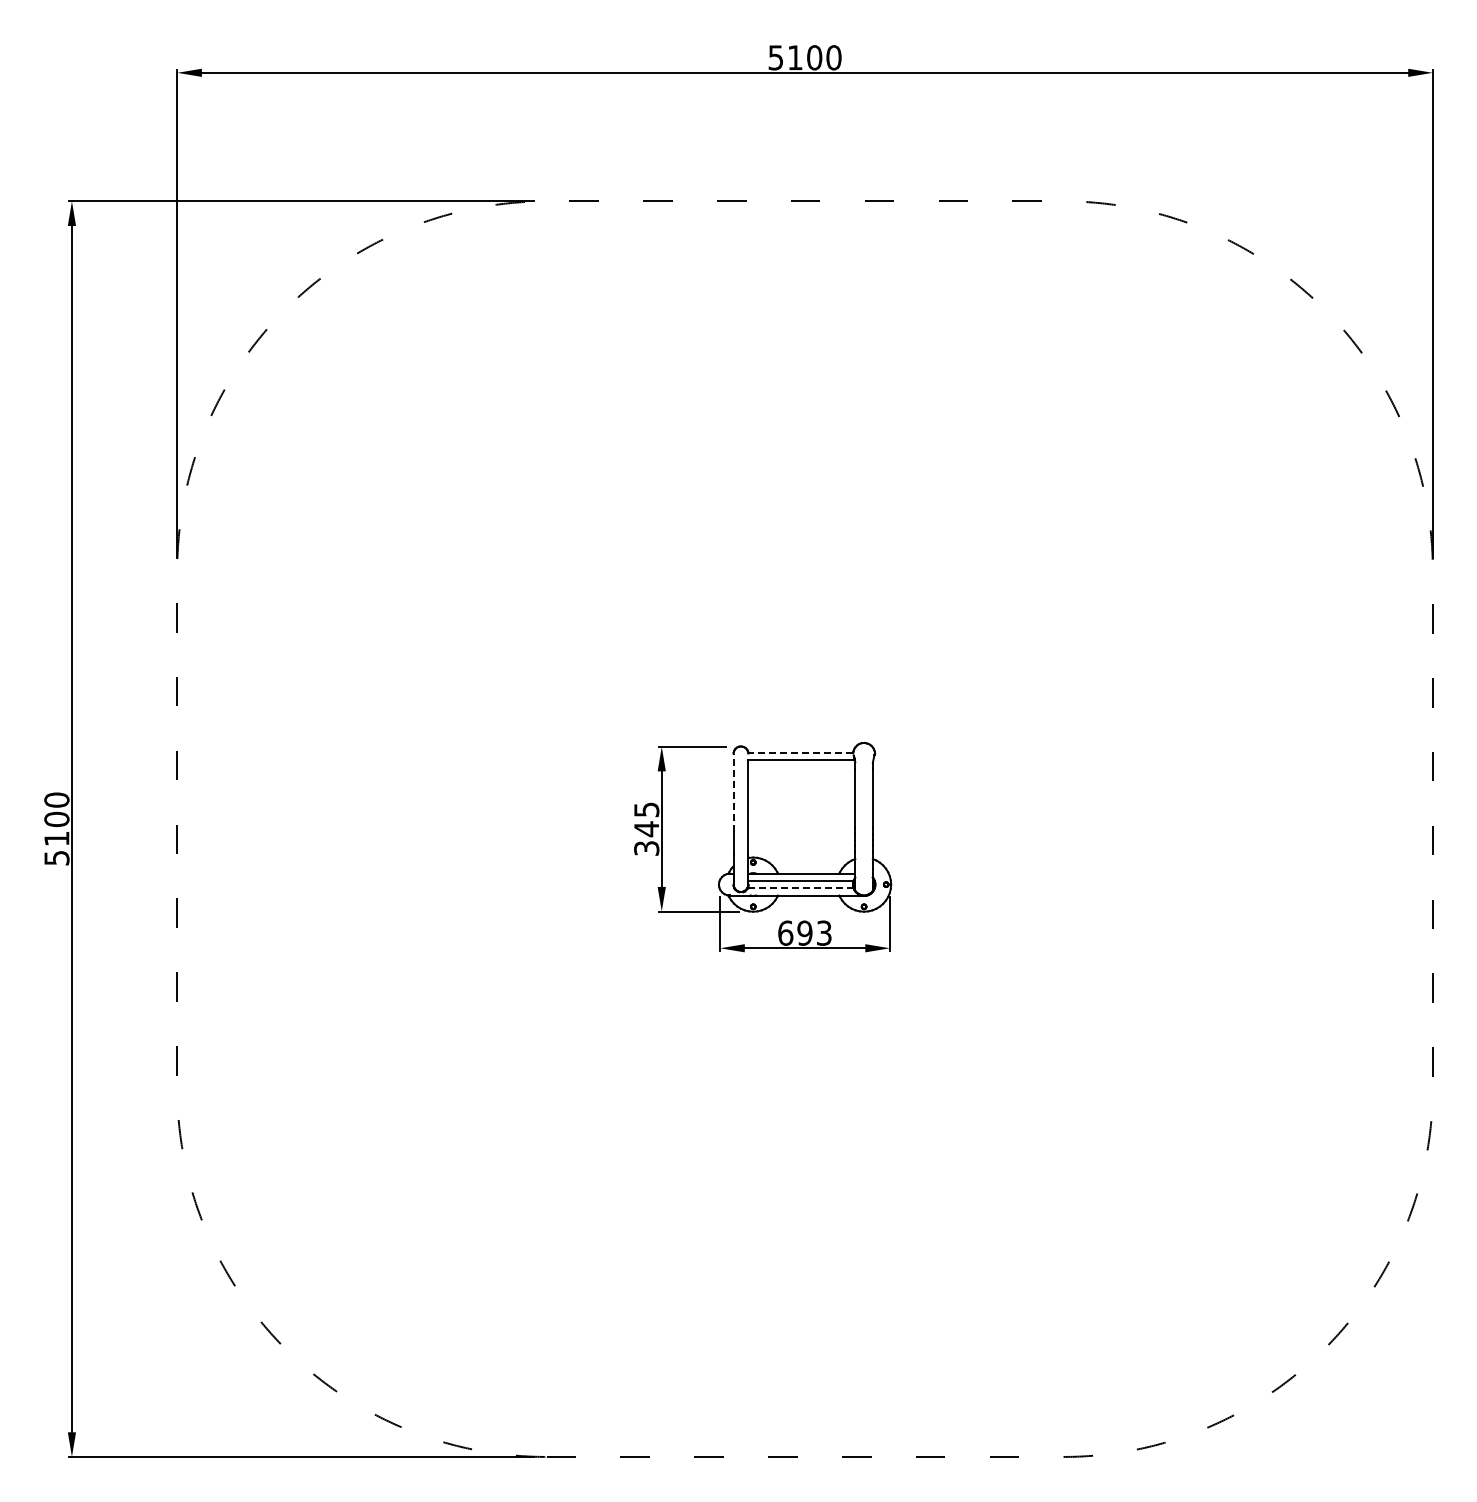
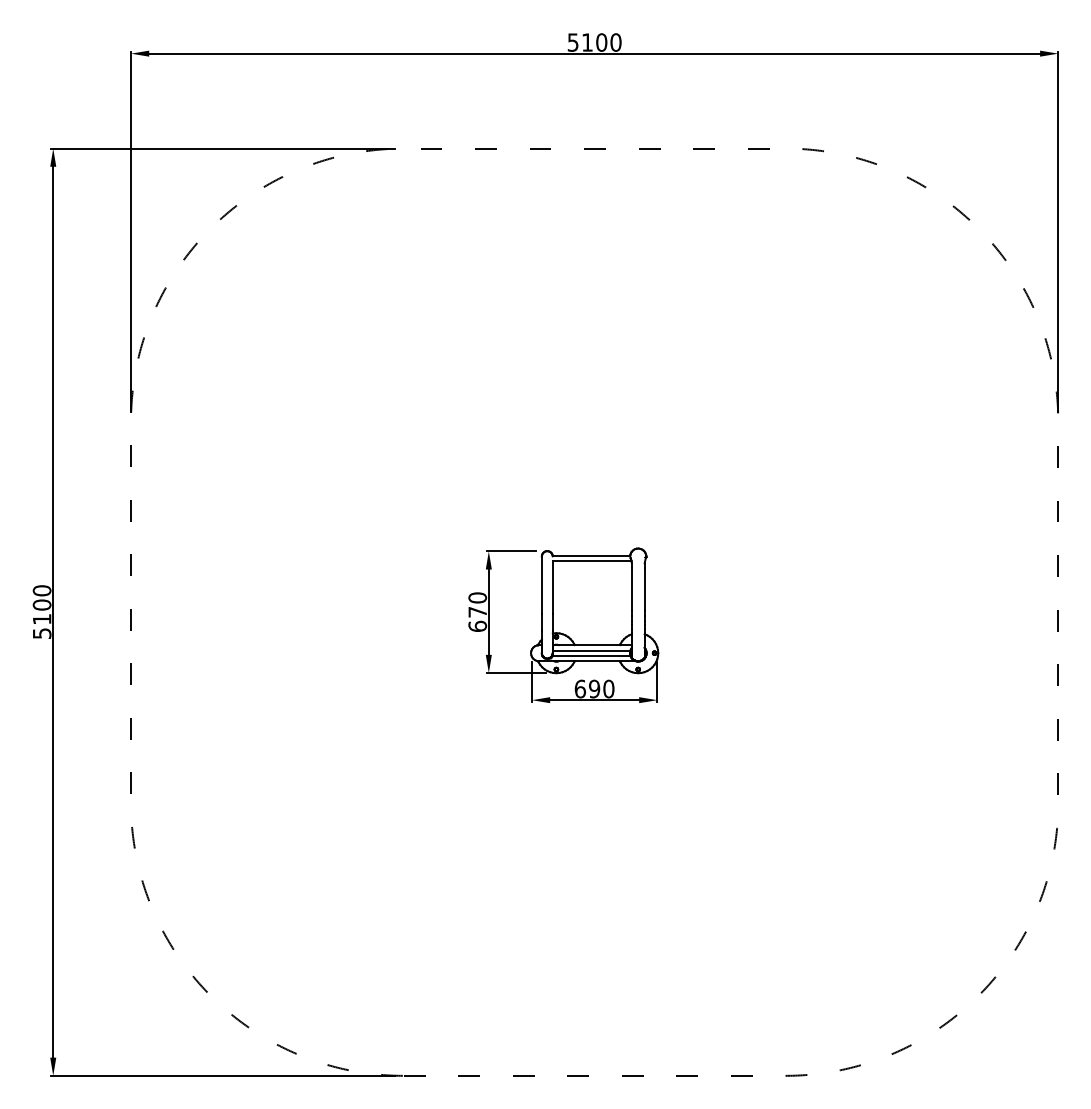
line: (800, 753) -> (591, 556), dashed -> solid
line: (733, 792) -> (541, 585), dashed -> solid
text: (646, 828) -> (477, 611), 345 -> 670
line: (800, 887) -> (591, 655), dashed -> solid
text: (823, 932) -> (608, 688), 693 -> 690

